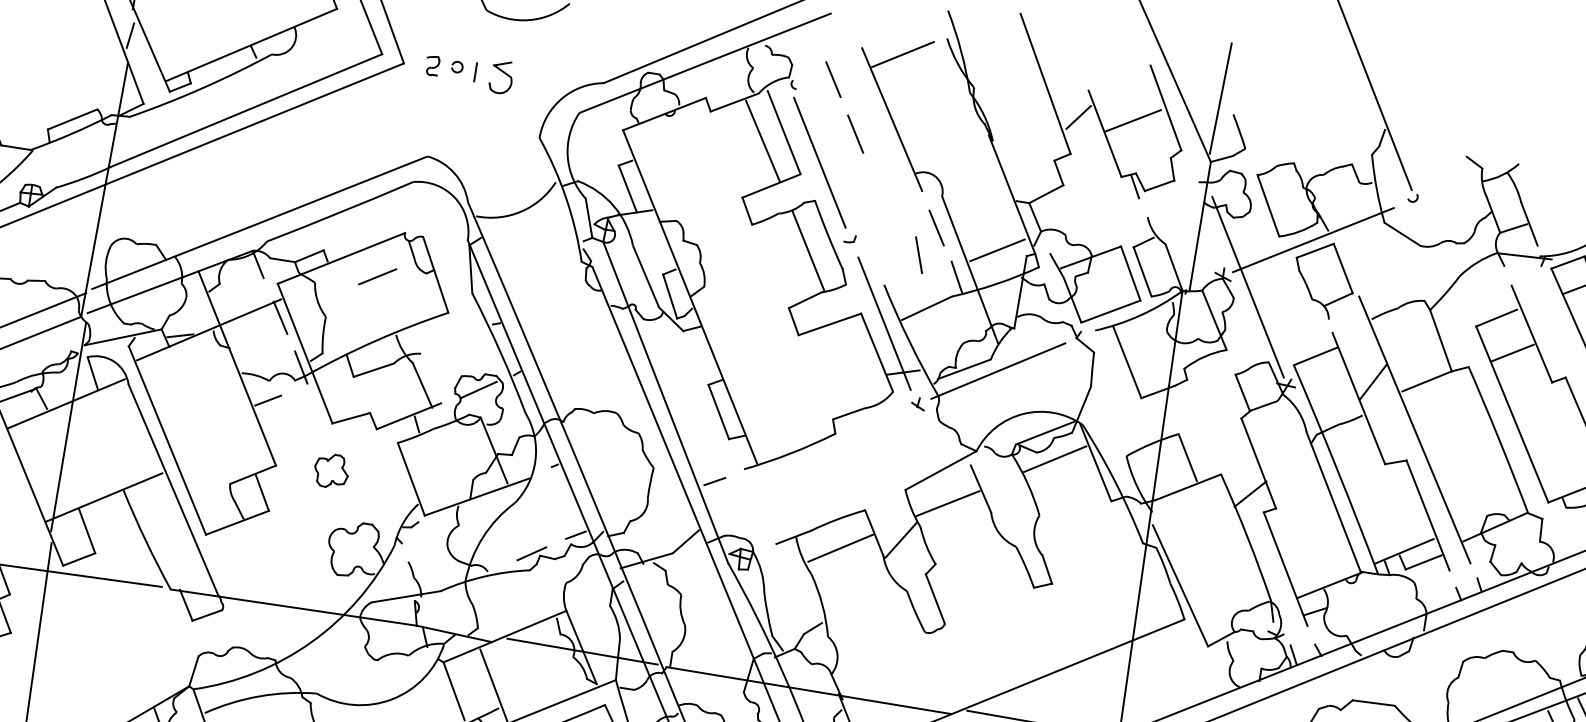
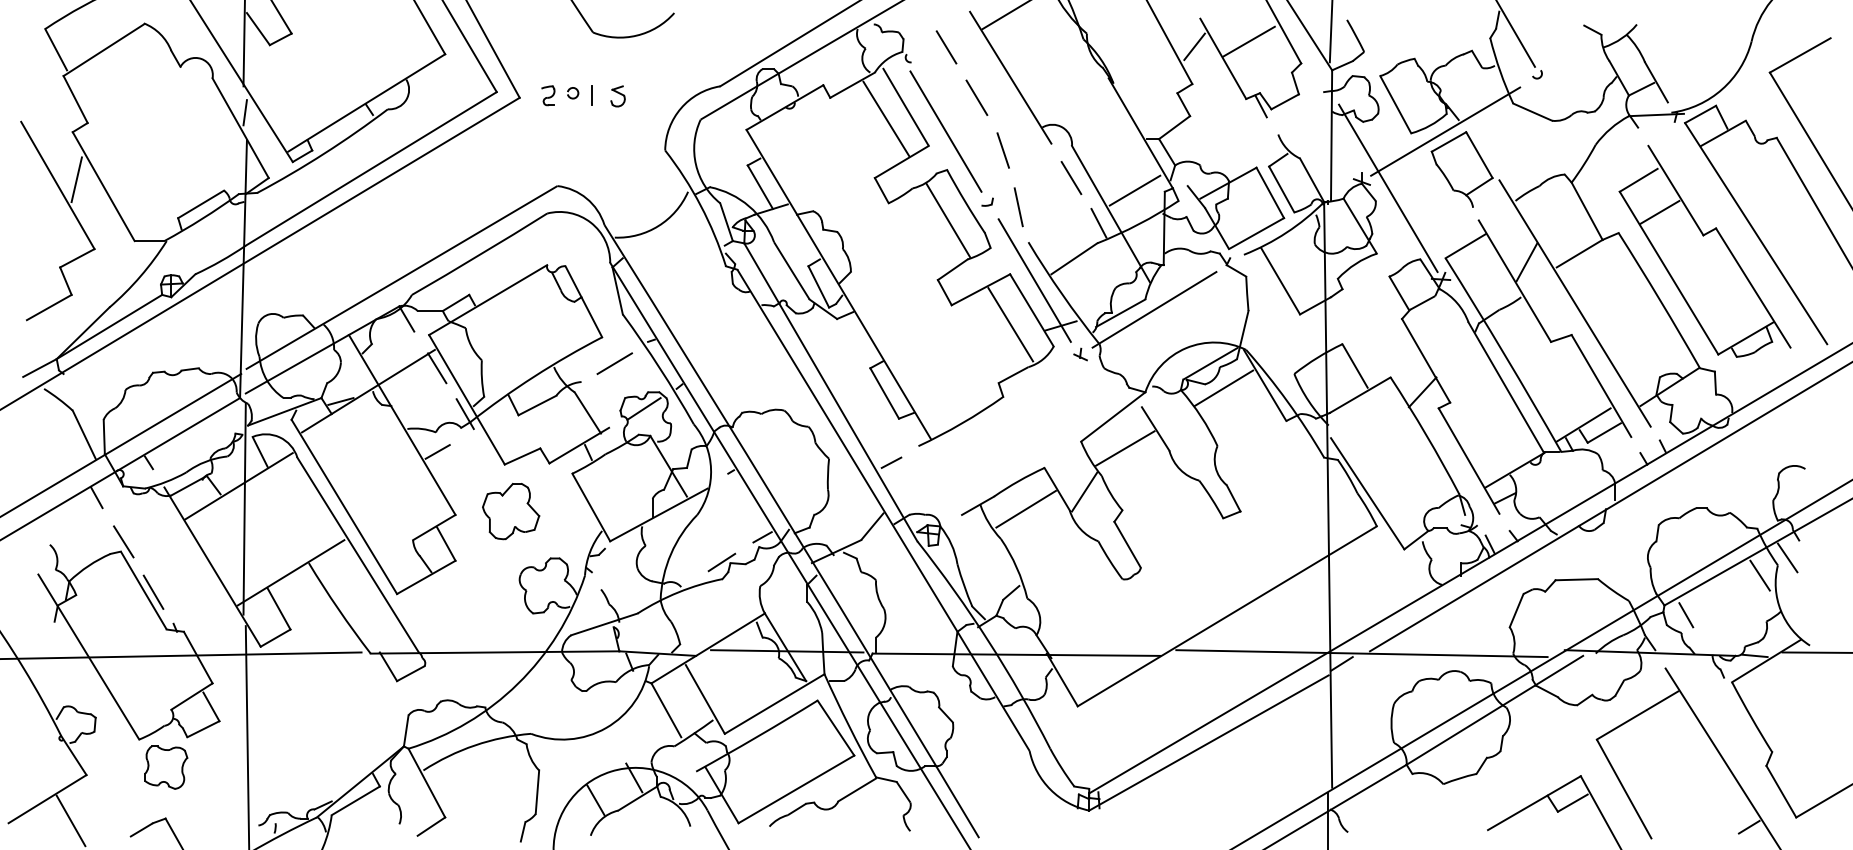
part: (500, 77) -> (617, 96), size x0.62
line: (879, 248) -> (1018, 207), added
line: (918, 255) -> (1002, 150), moved
line: (377, 276) -> (614, 363), moved
line: (853, 363) -> (1010, 324), added
part: (331, 470) -> (511, 511), size x1.67

